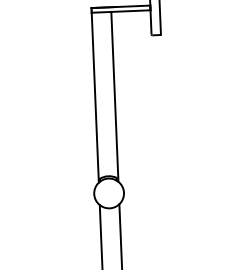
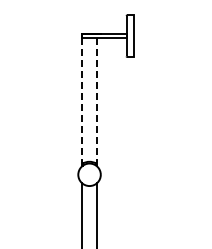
line: (95, 96) -> (82, 101), solid -> dashed
line: (114, 96) -> (96, 101), solid -> dashed

